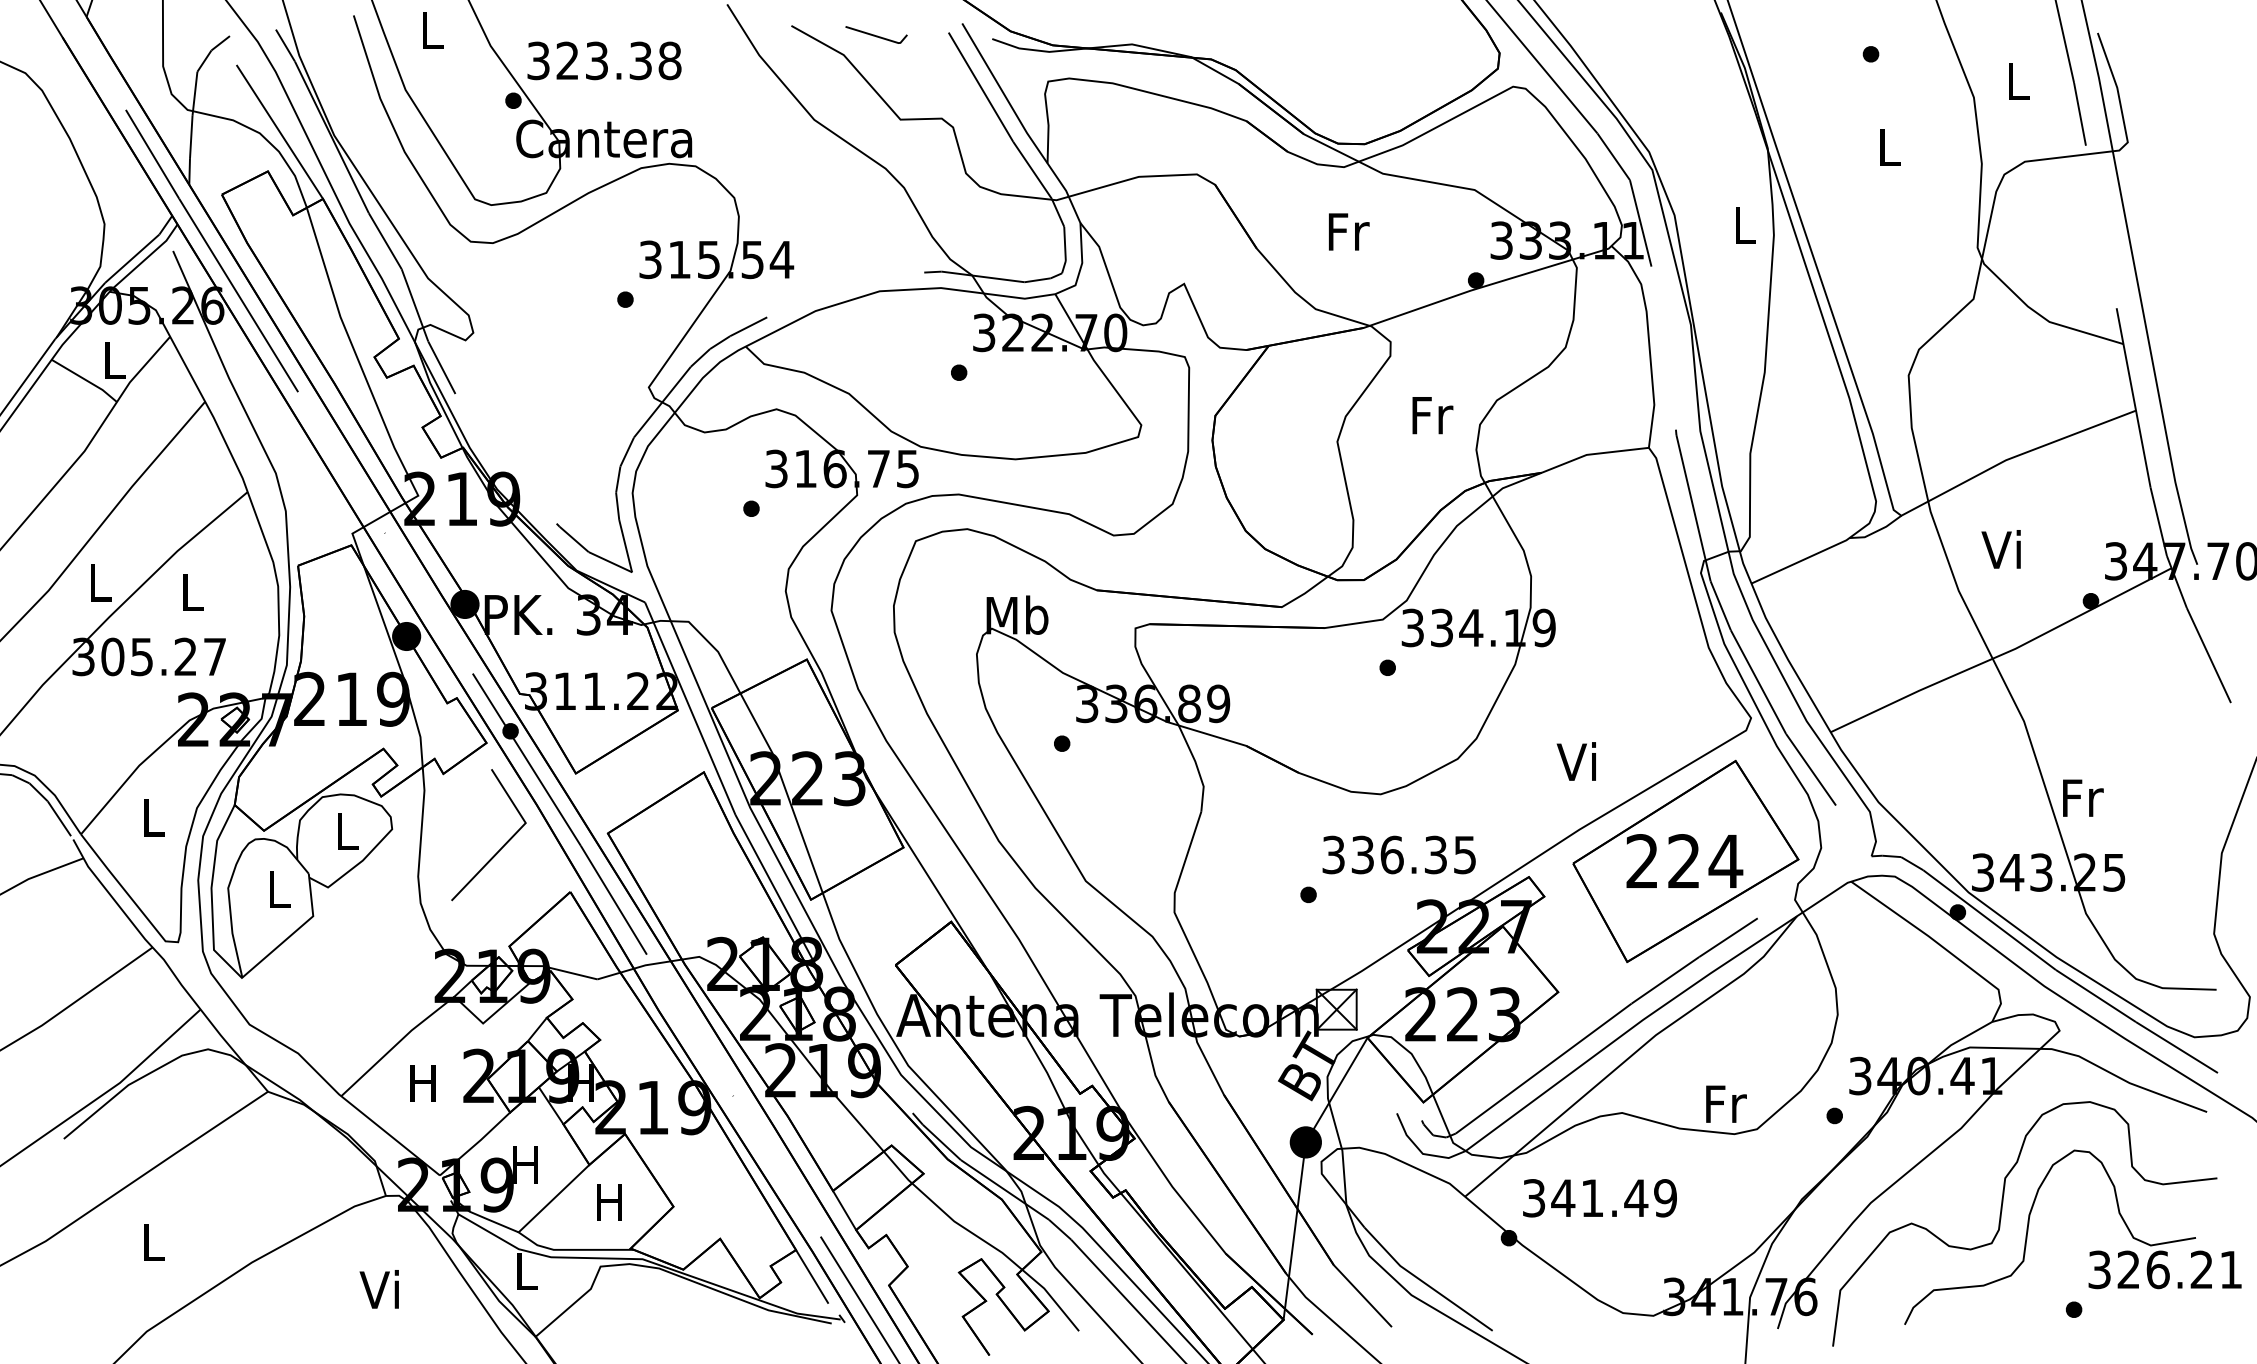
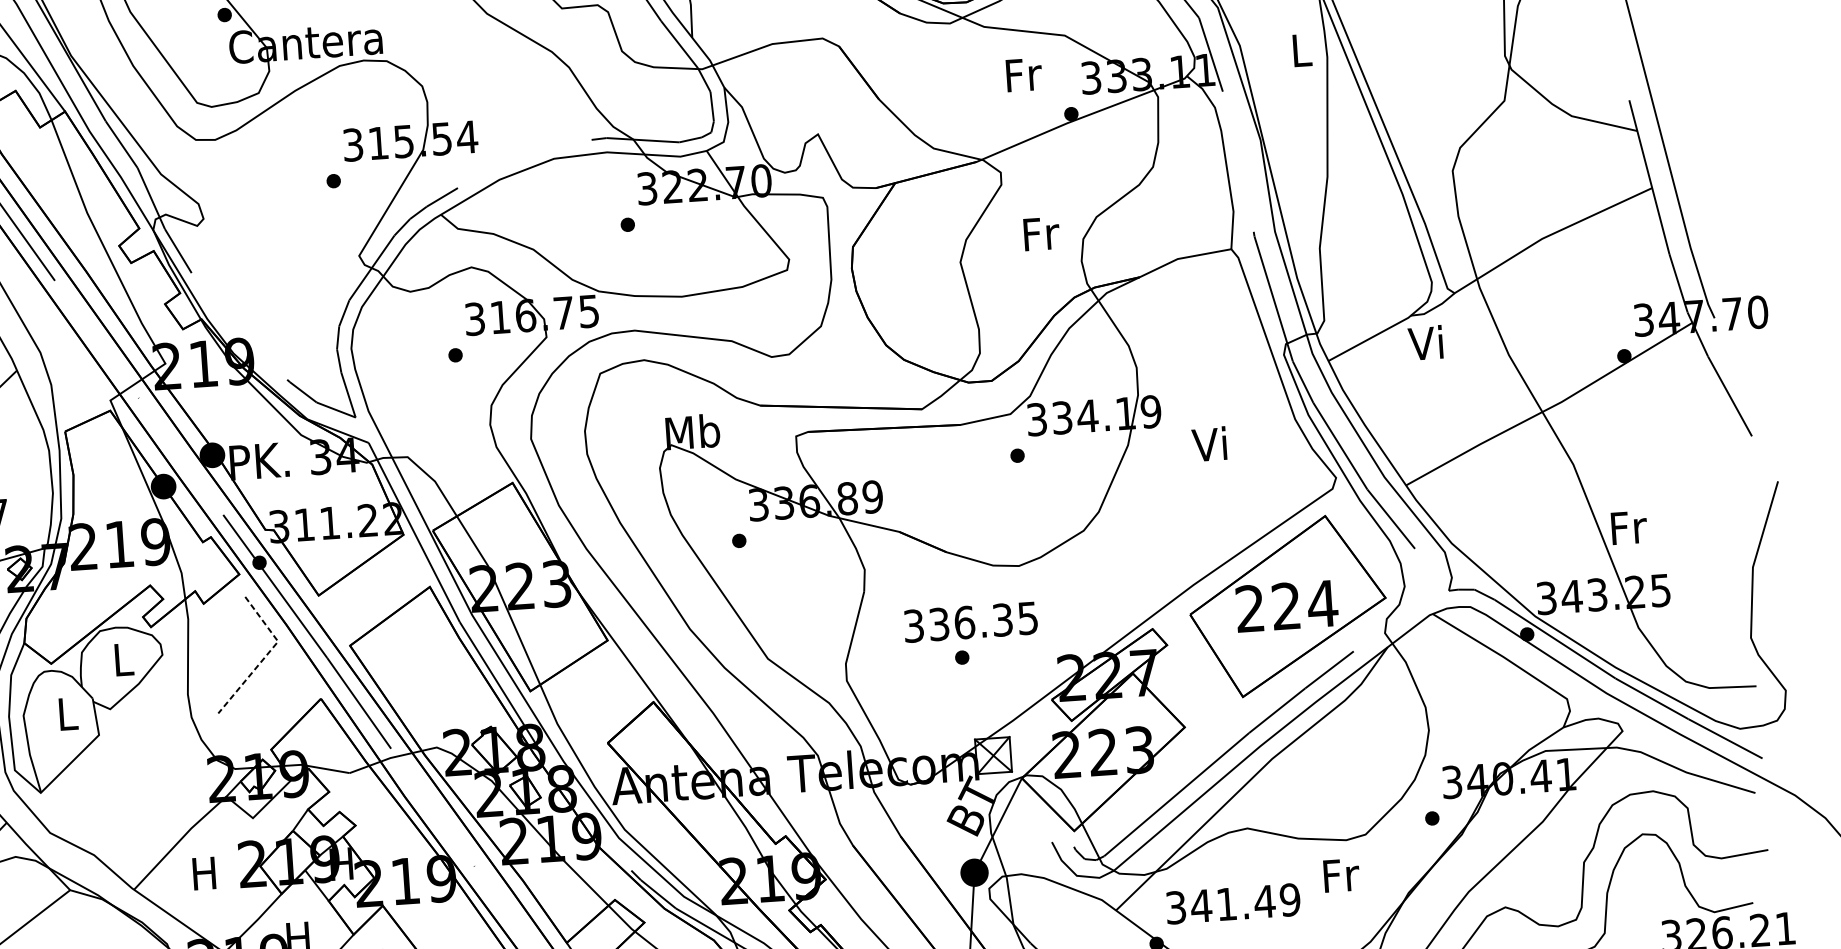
text: (1349, 231) -> (1024, 74), moved
text: (2000, 549) -> (1424, 343), moved
text: (1575, 761) -> (1208, 444), moved
line: (510, 838) -> (265, 655), solid -> dashed
text: (1398, 854) -> (970, 621), moved
text: (1726, 1103) -> (1341, 874), moved

